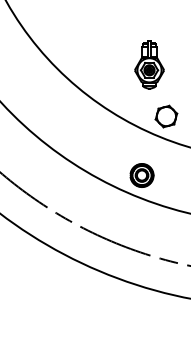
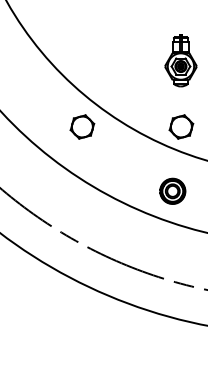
part: (149, 64) -> (180, 60), moved
part: (75, 116) -> (82, 126), added
part: (141, 174) -> (172, 190), moved

